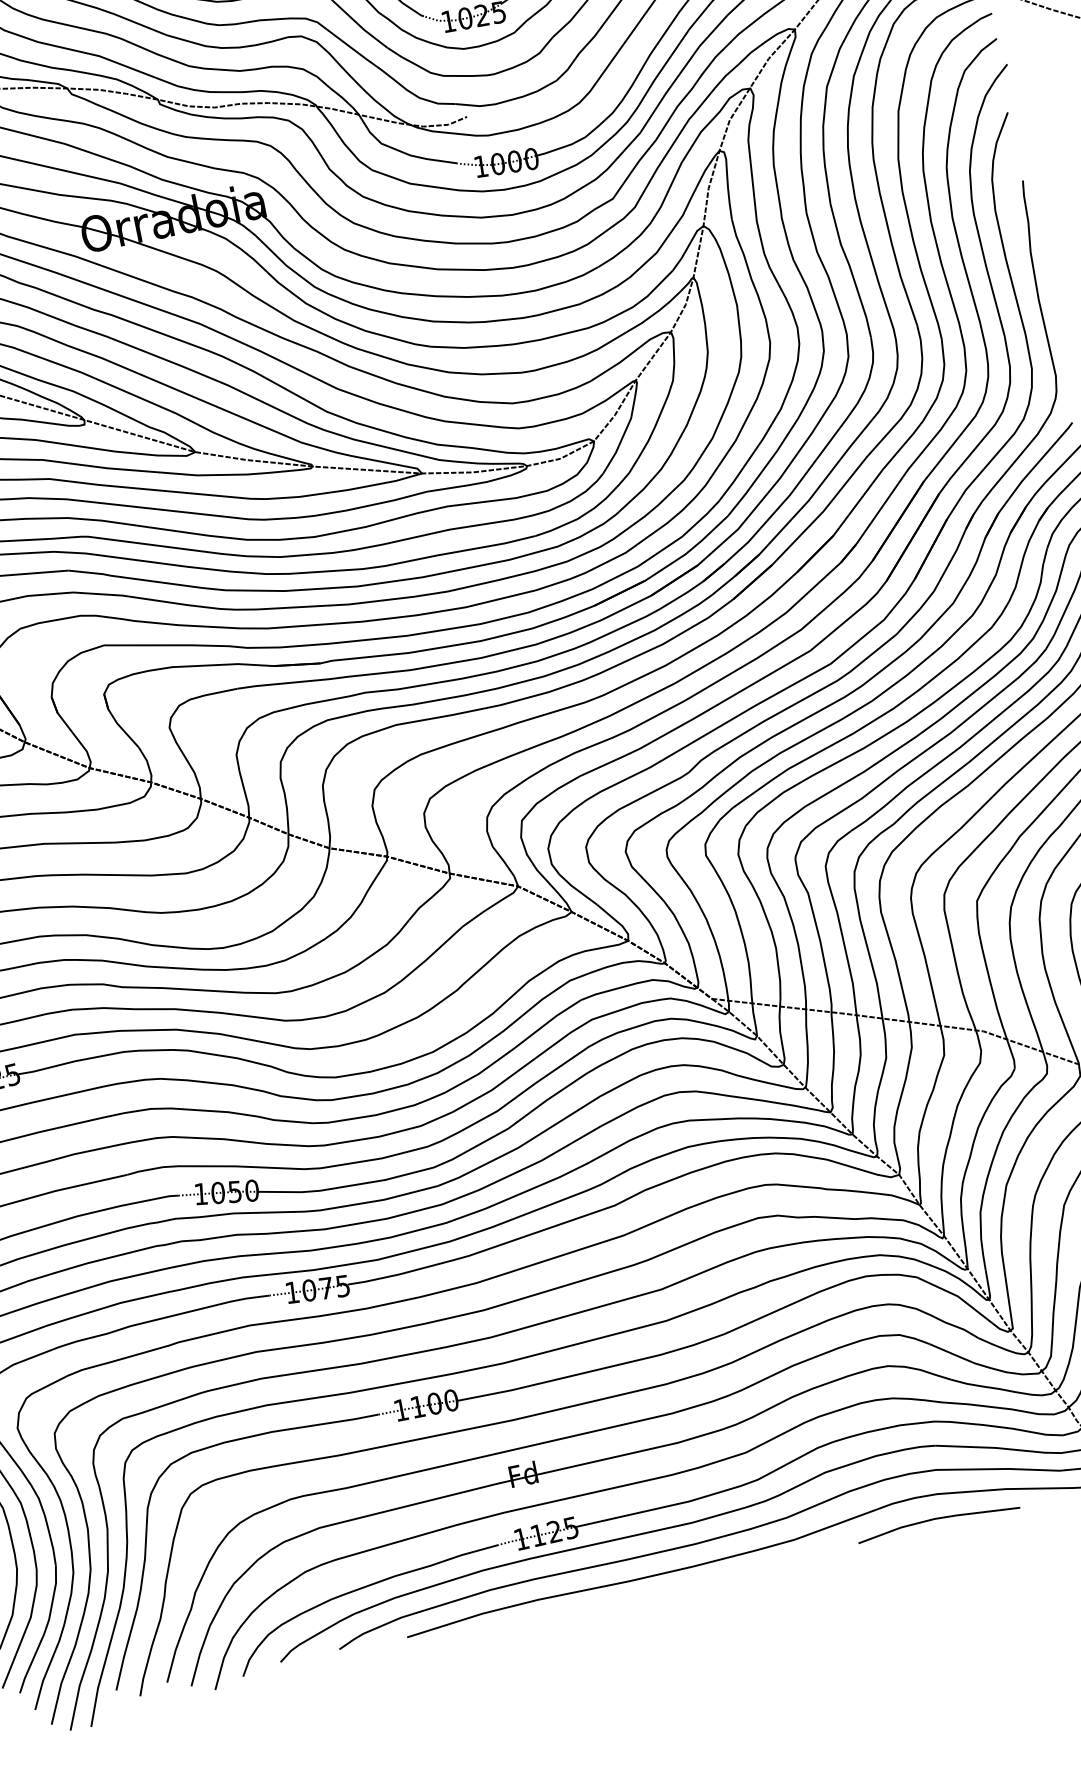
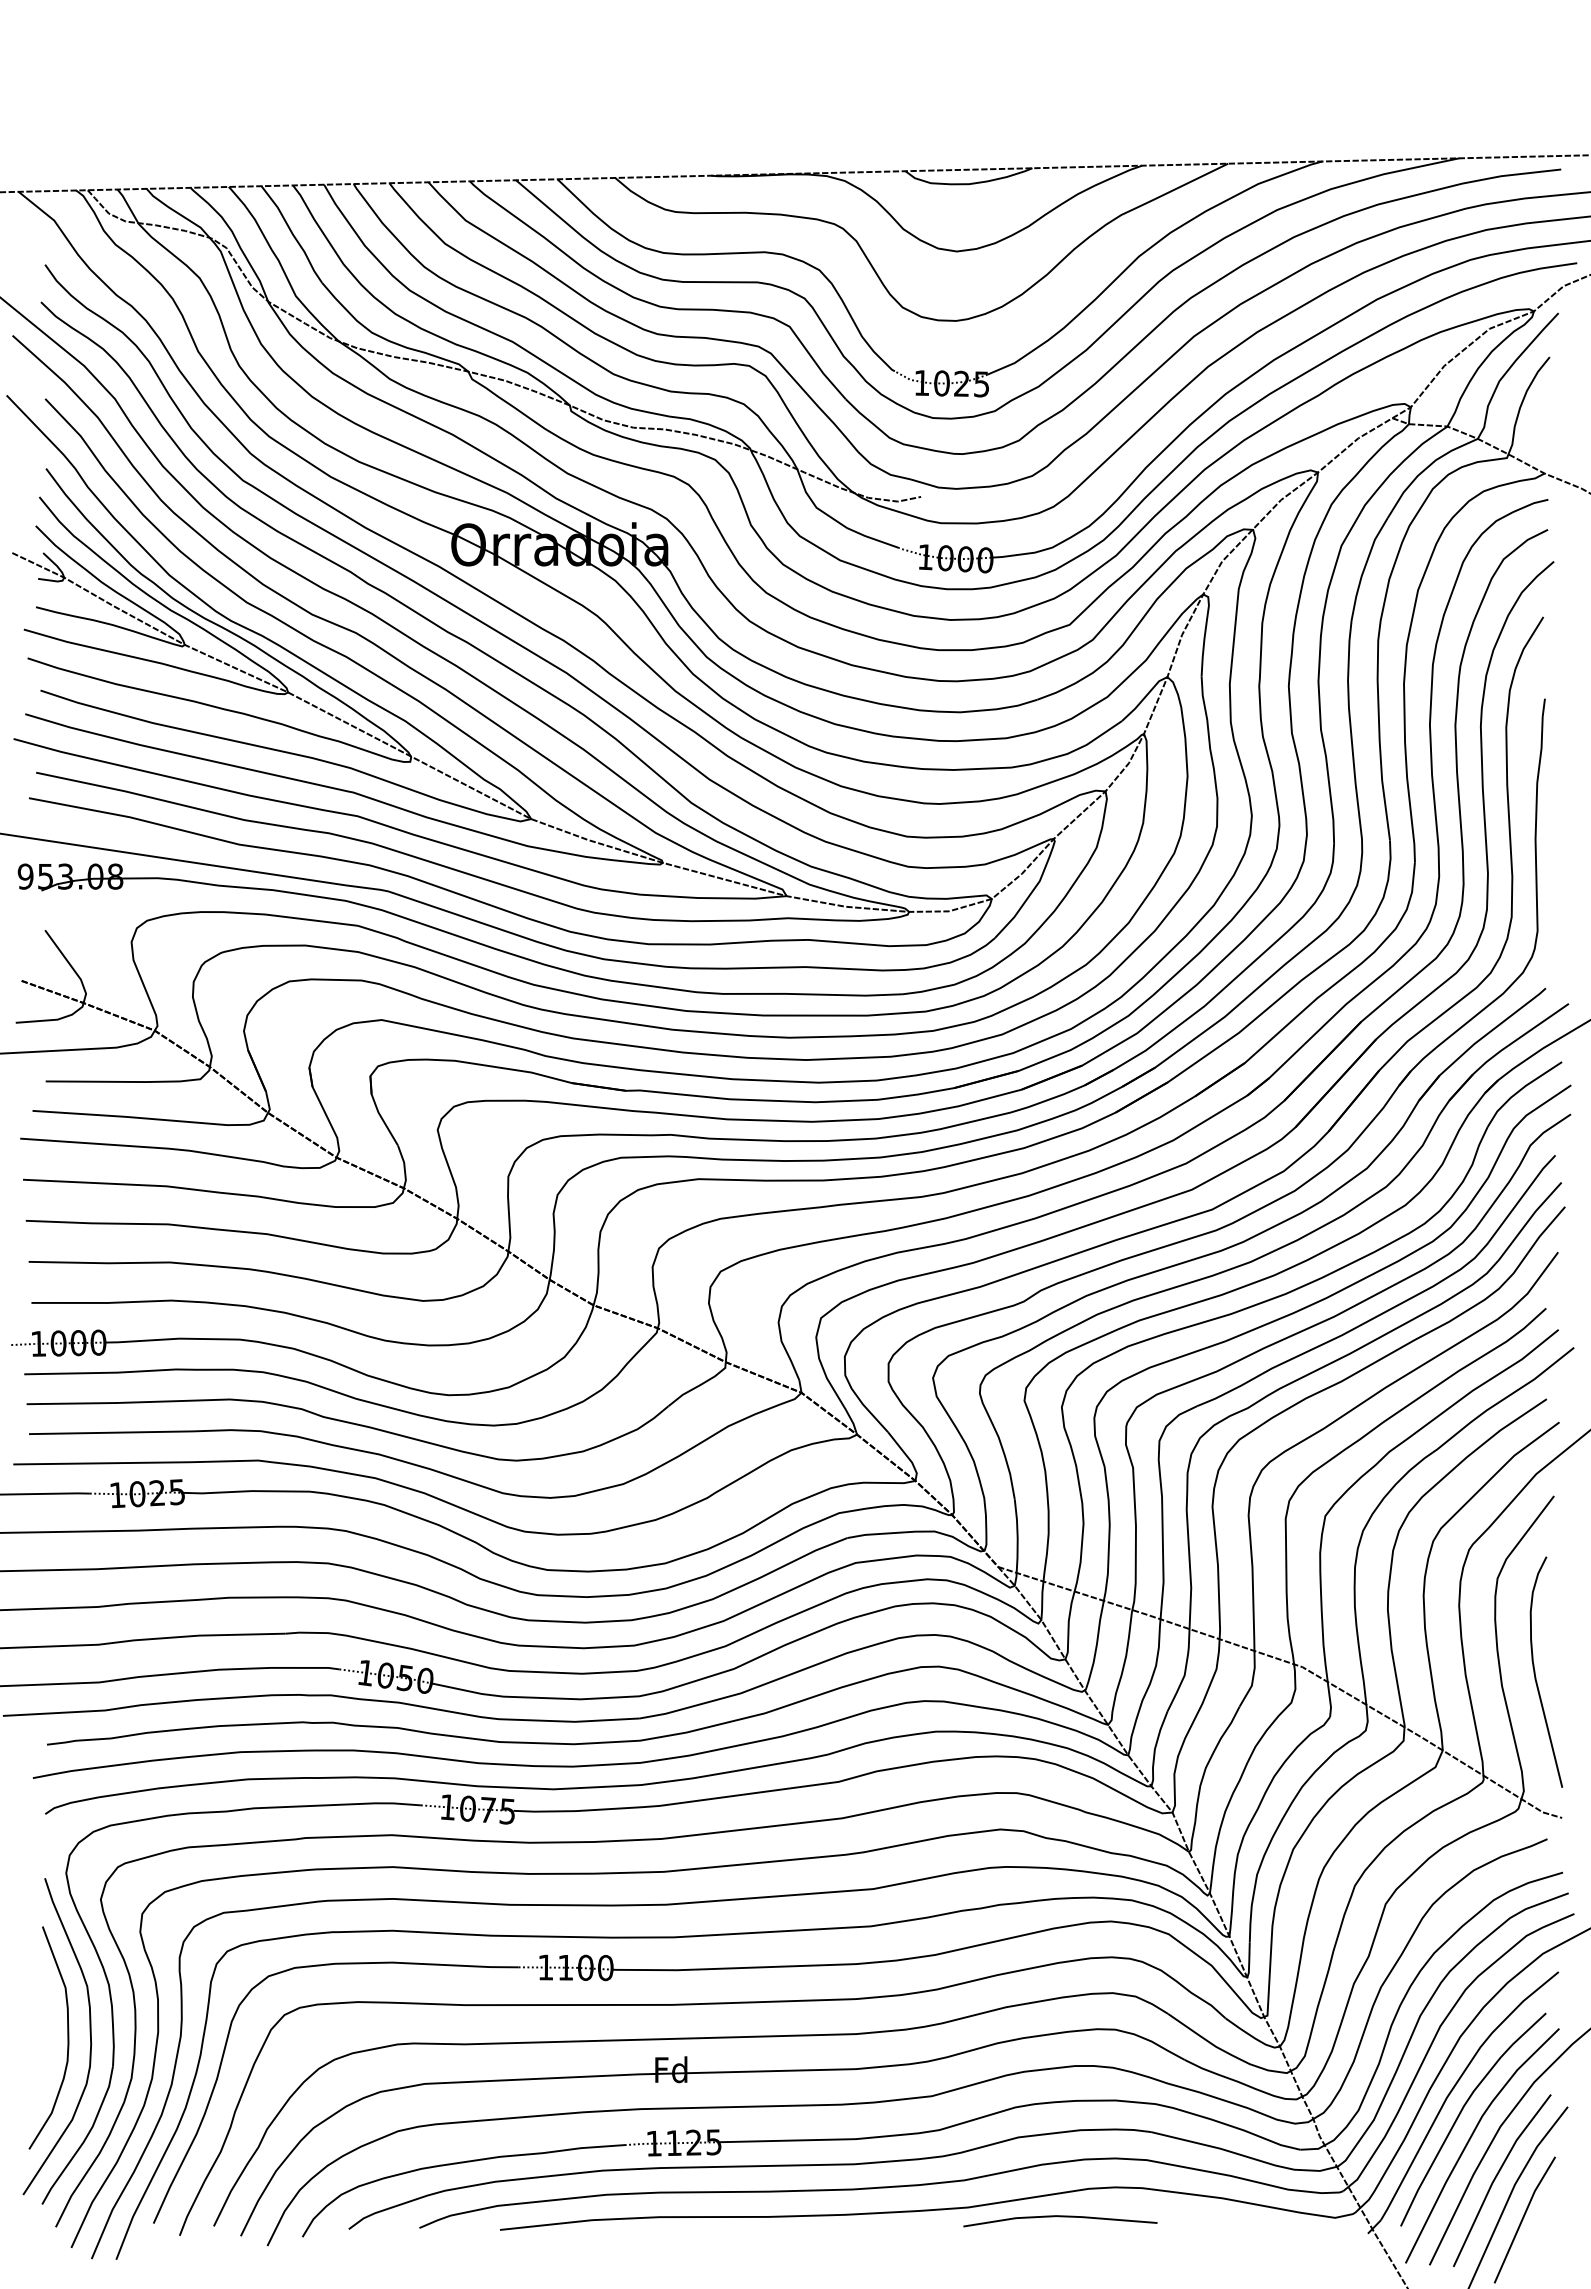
line: (938, 1519) -> (1060, 2217), moved

